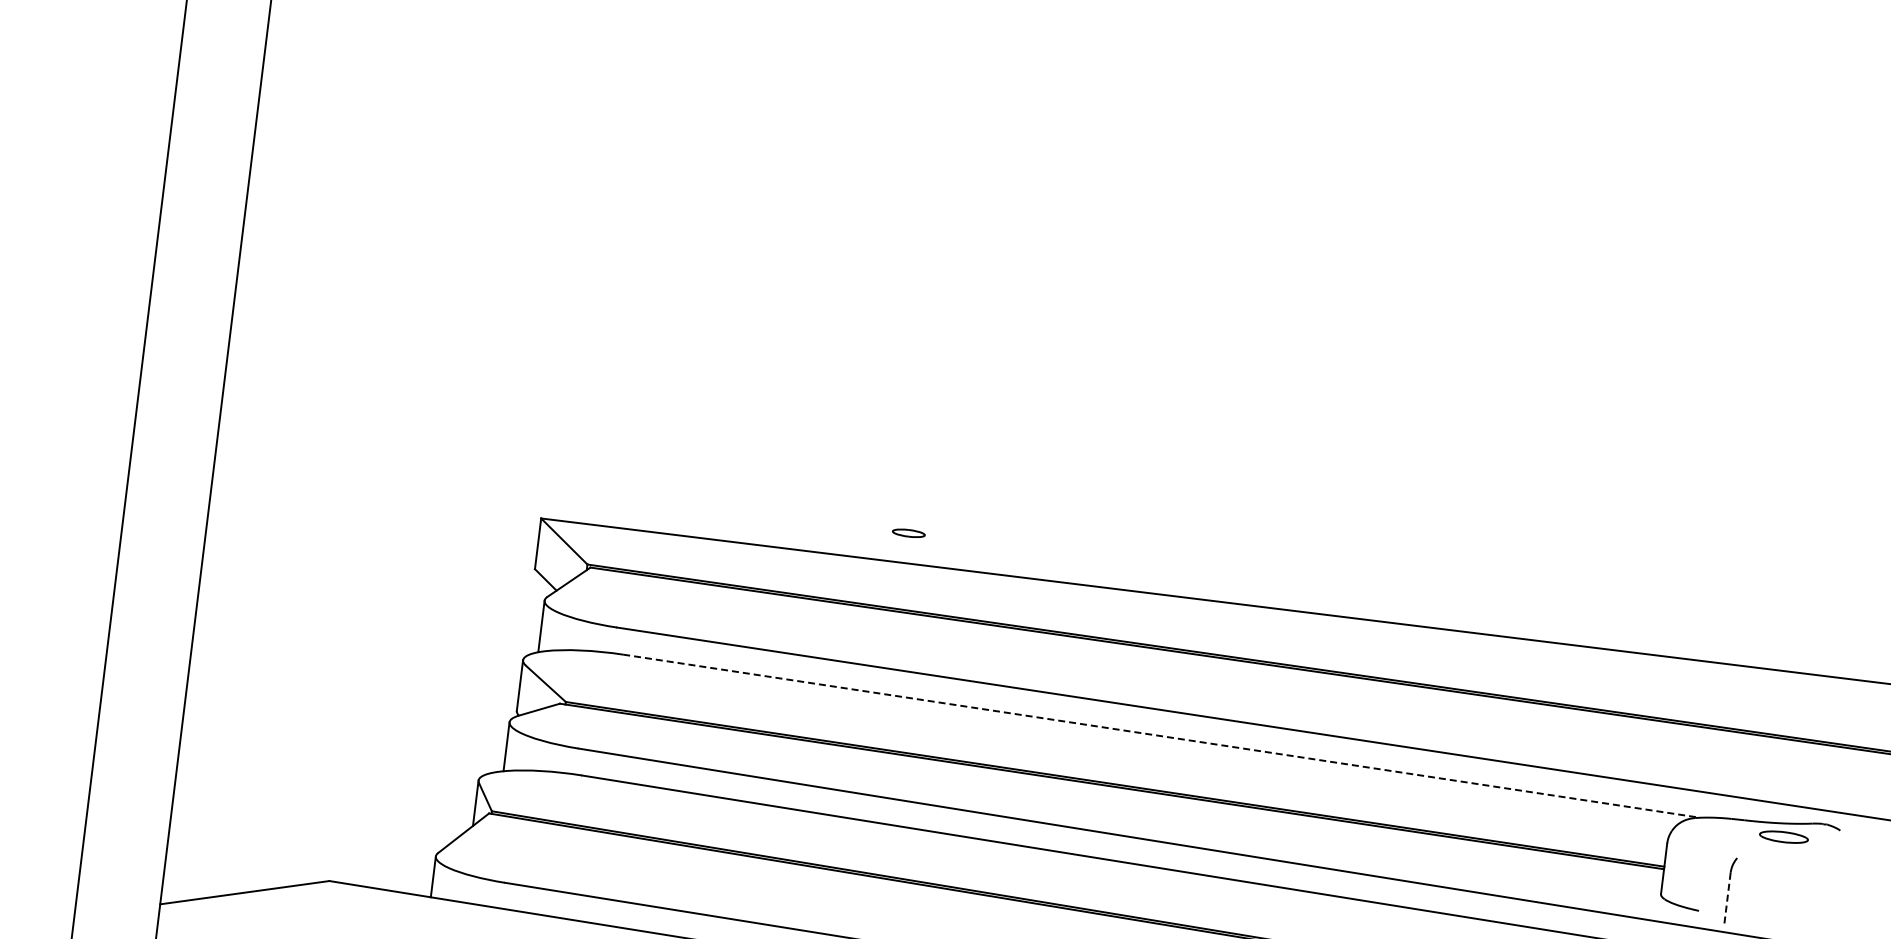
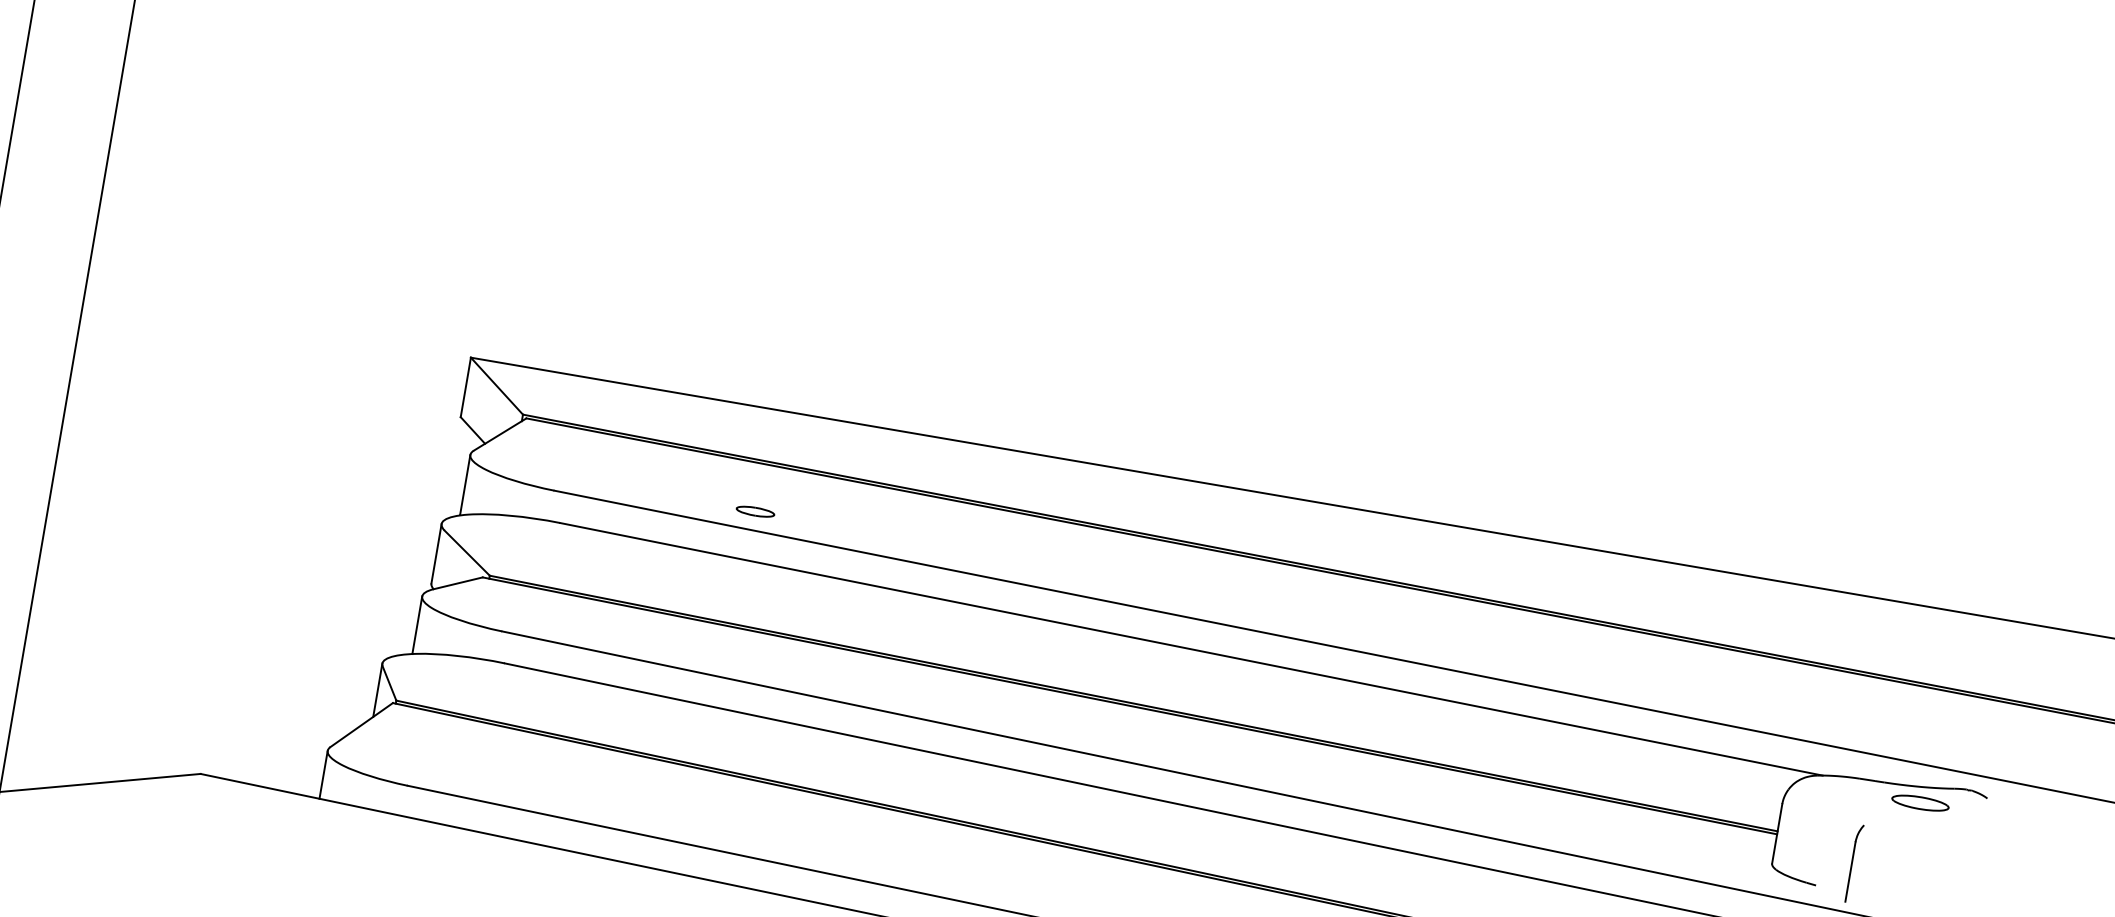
part: (908, 532) -> (755, 510), moved
line: (1161, 736) -> (1191, 649), dashed -> solid
line: (1727, 898) -> (1850, 872), dashed -> solid

